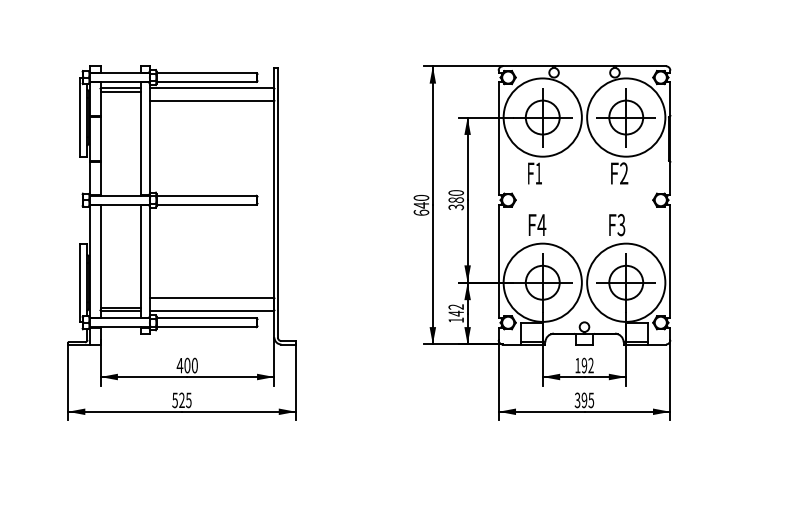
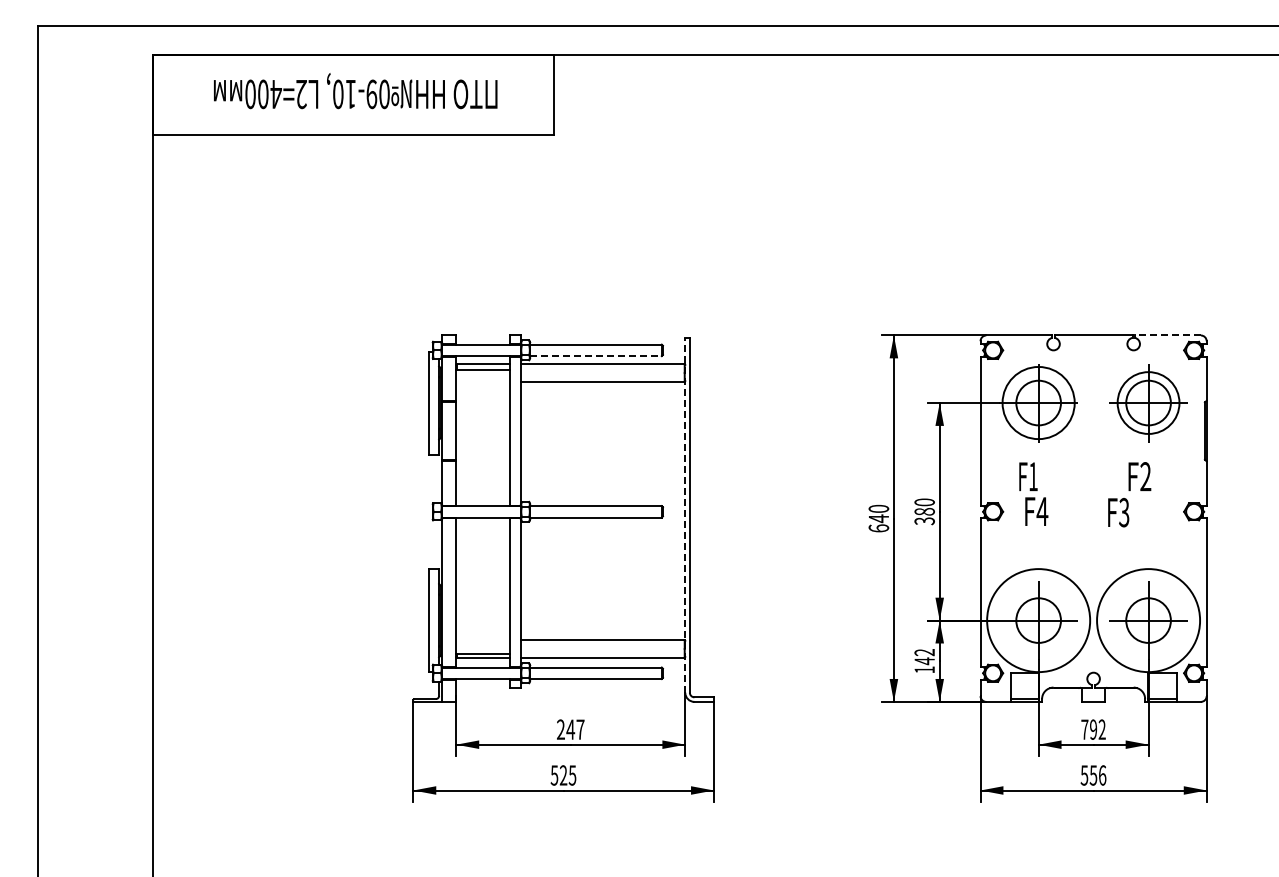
line: (640, 66) -> (1167, 335), solid -> dashed
line: (206, 82) -> (595, 356), solid -> dashed
circle: (542, 117) -> (1038, 402), size x0.7
circle: (626, 117) -> (1148, 402), size x0.6
line: (274, 202) -> (685, 514), solid -> dashed
text: (537, 224) -> (1036, 511), moved
text: (617, 224) -> (1118, 512), moved
text: (187, 365) -> (570, 729), 400 -> 247
text: (577, 365) -> (1084, 729), 192 -> 792
text: (584, 400) -> (1093, 775), 395 -> 556

